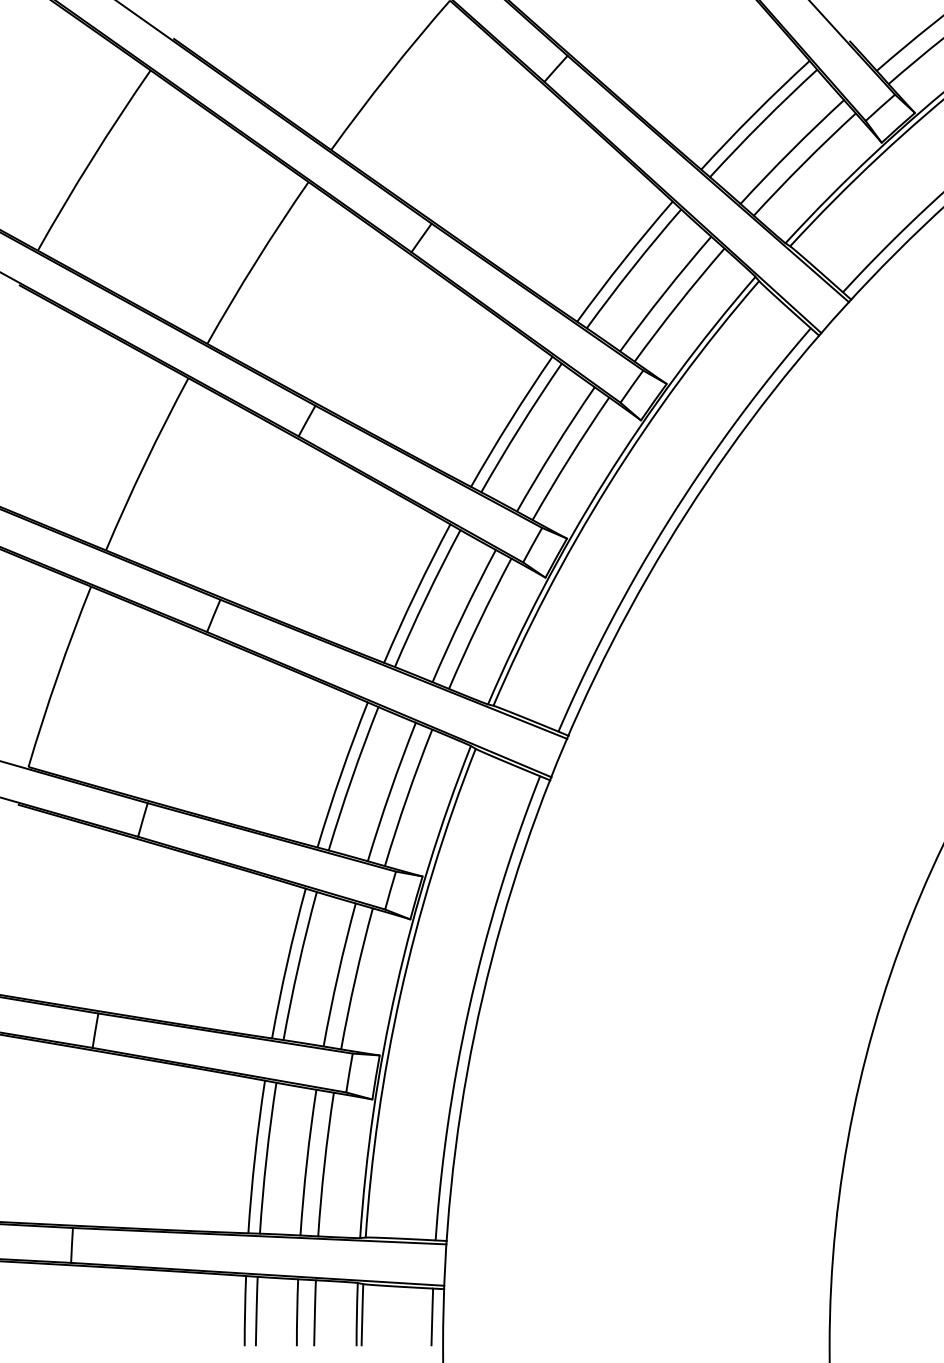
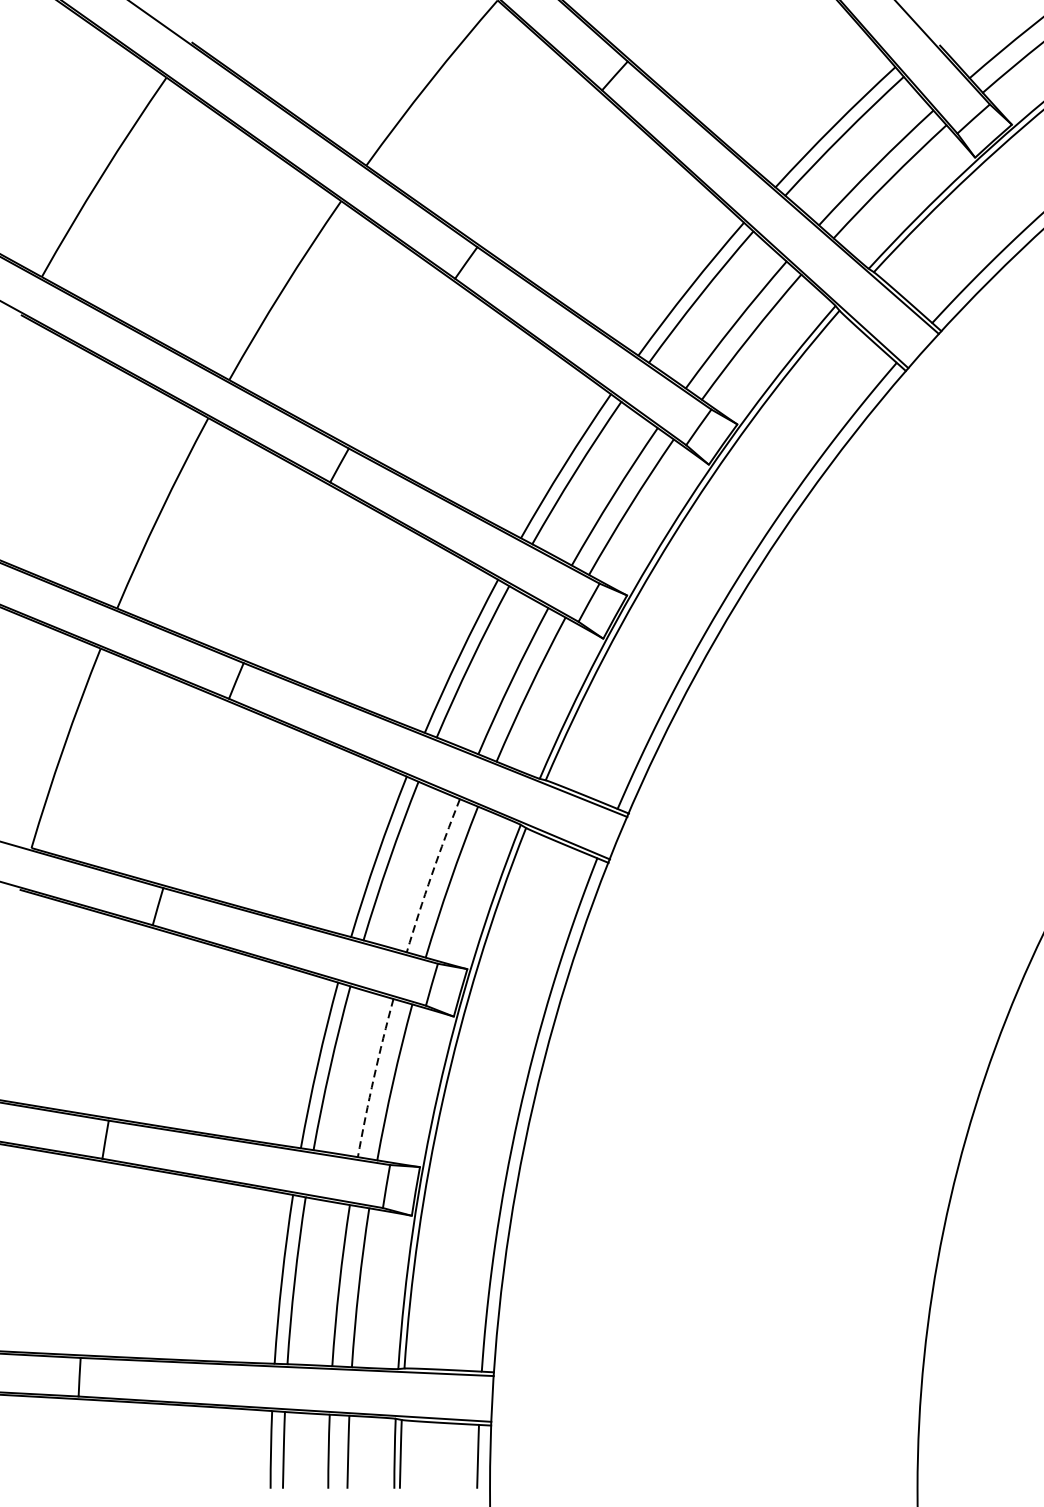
arc: (390, 791) -> (431, 875), solid -> dashed
arc: (338, 974) -> (374, 1077), solid -> dashed

